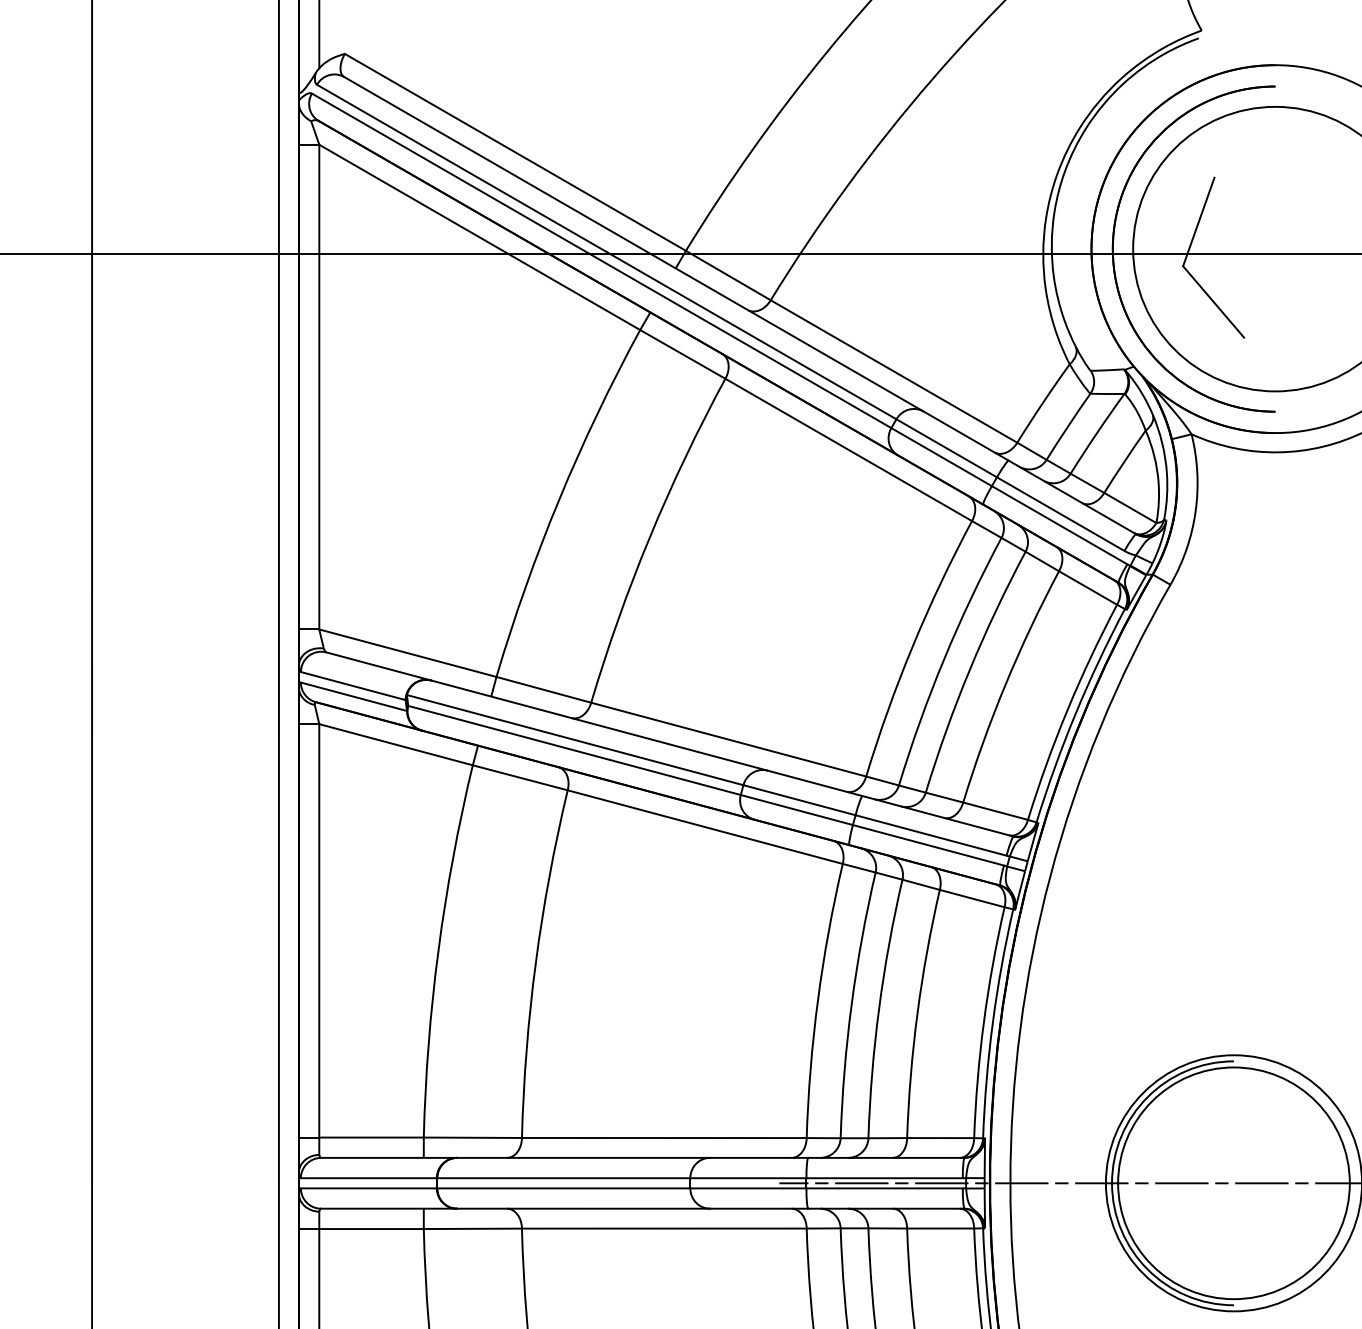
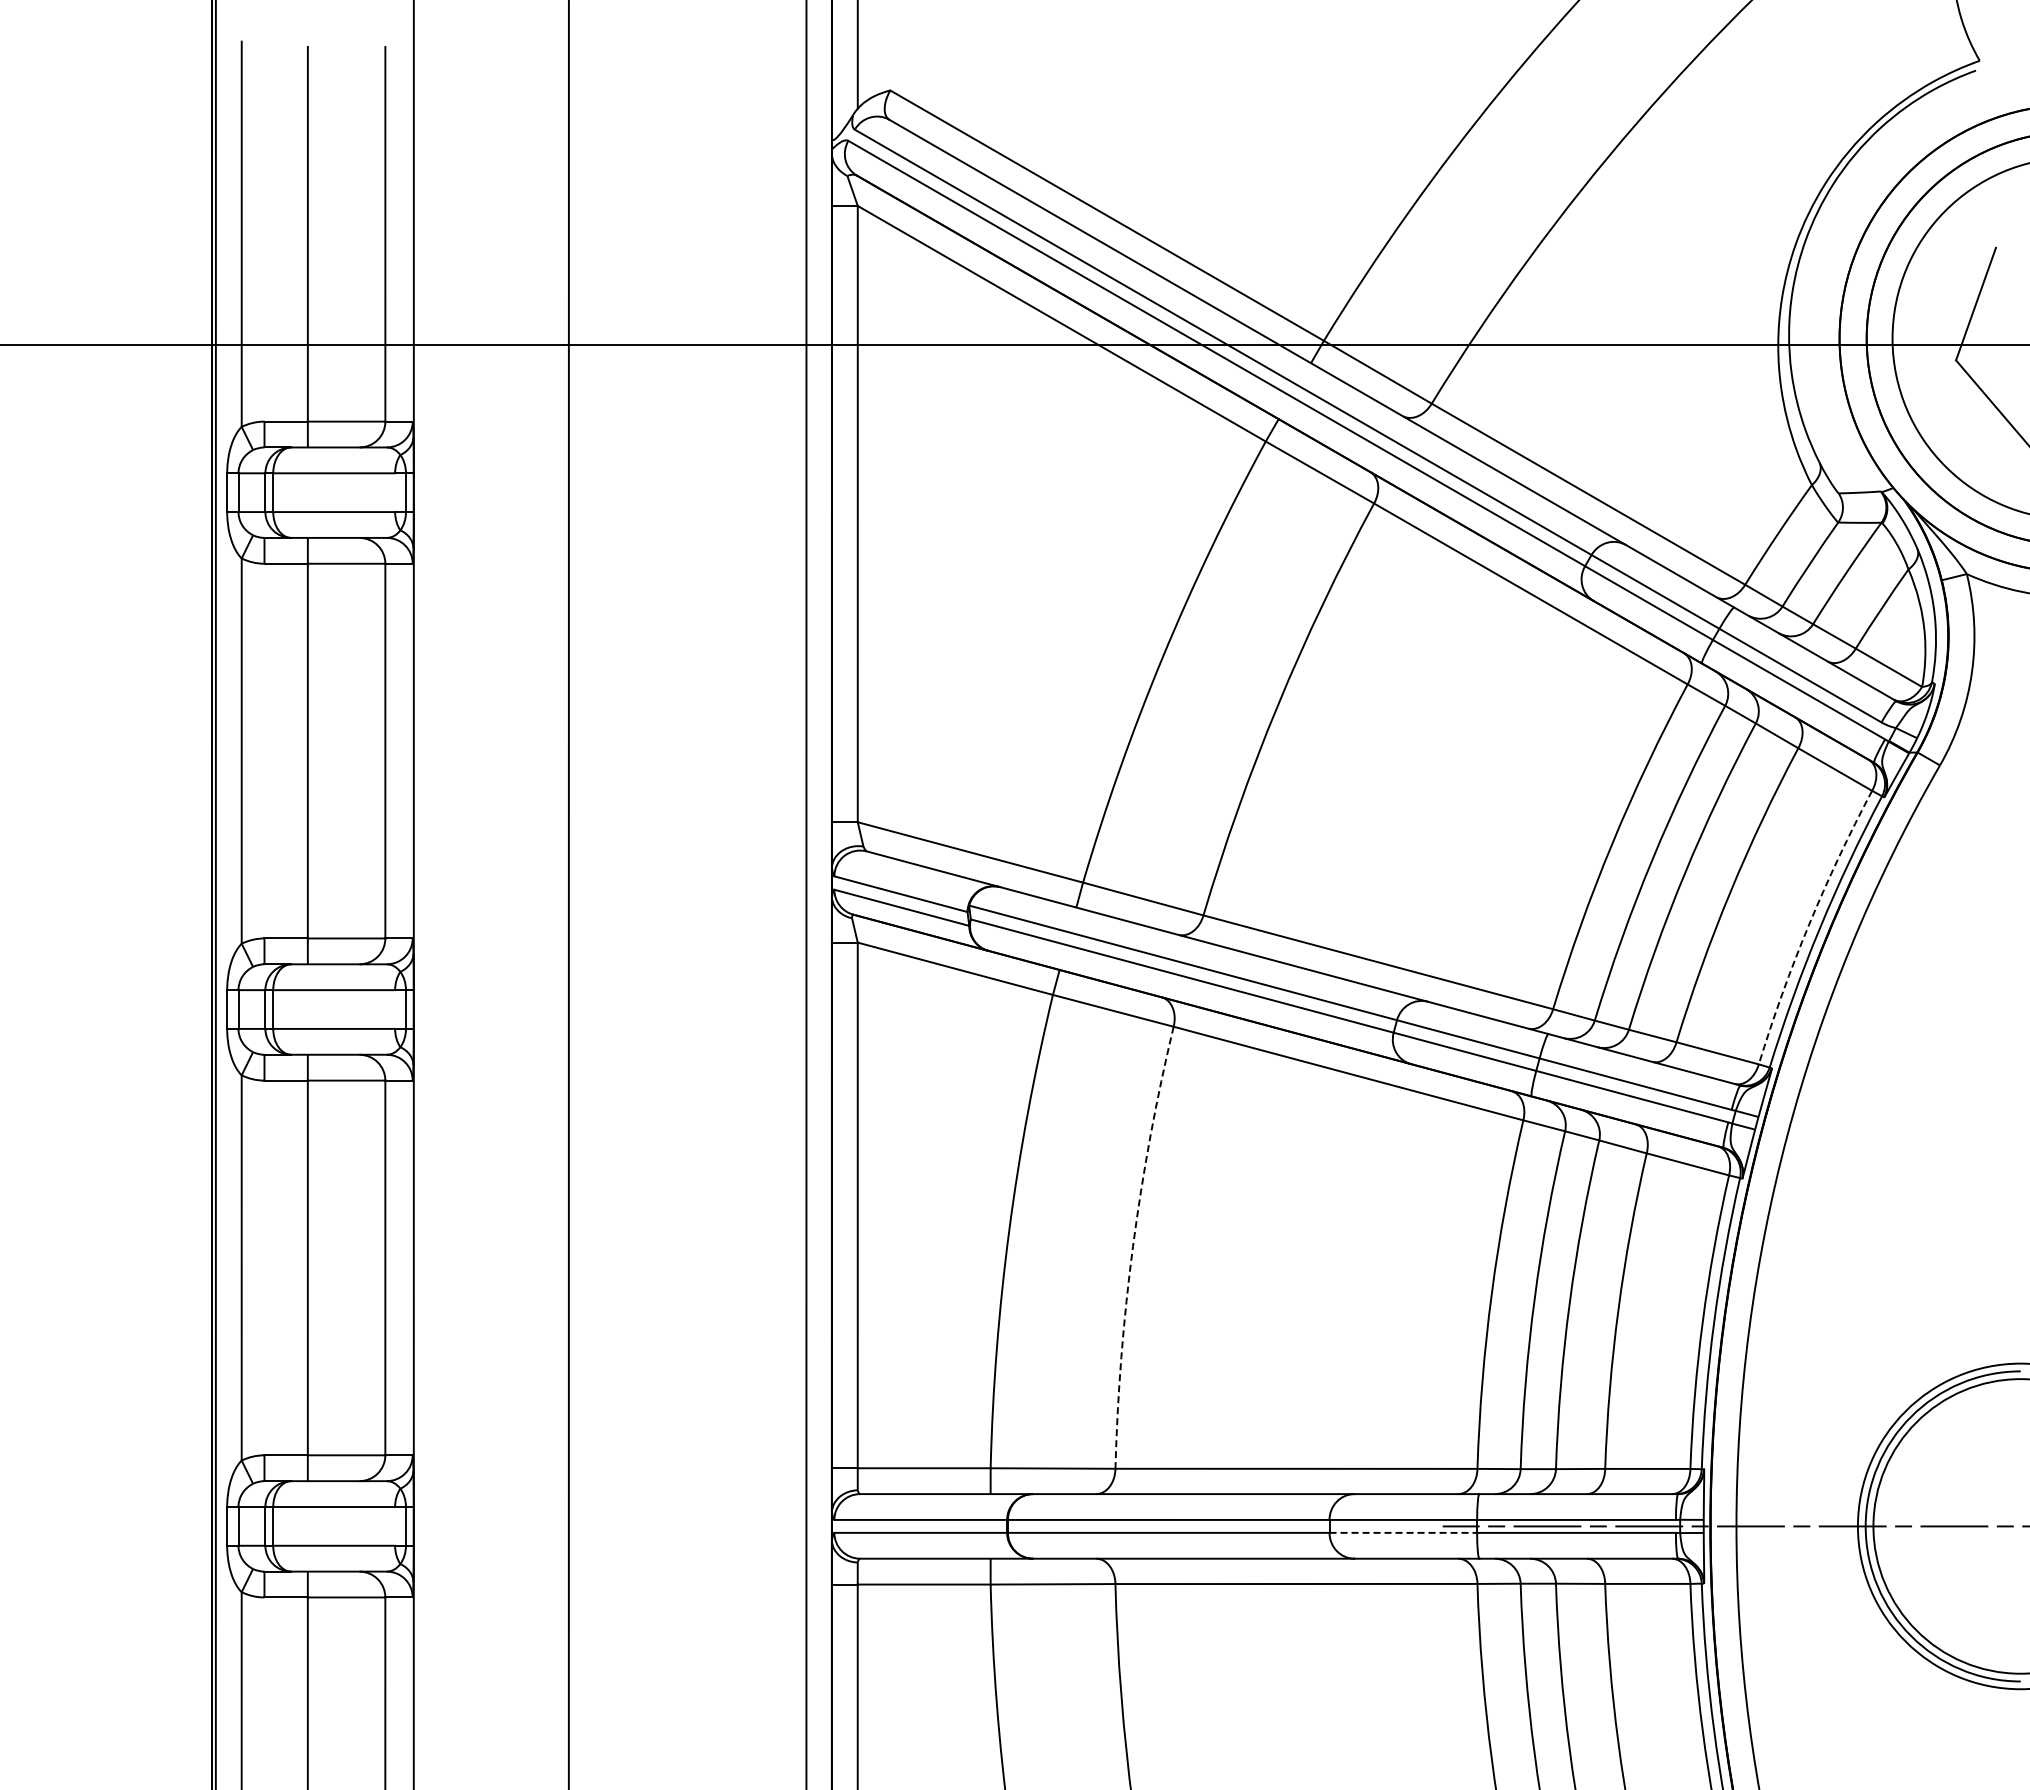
arc: (1067, 709) -> (1809, 924), solid -> dashed
arc: (536, 963) -> (1133, 1246), solid -> dashed
line: (748, 1188) -> (1403, 1532), solid -> dashed

